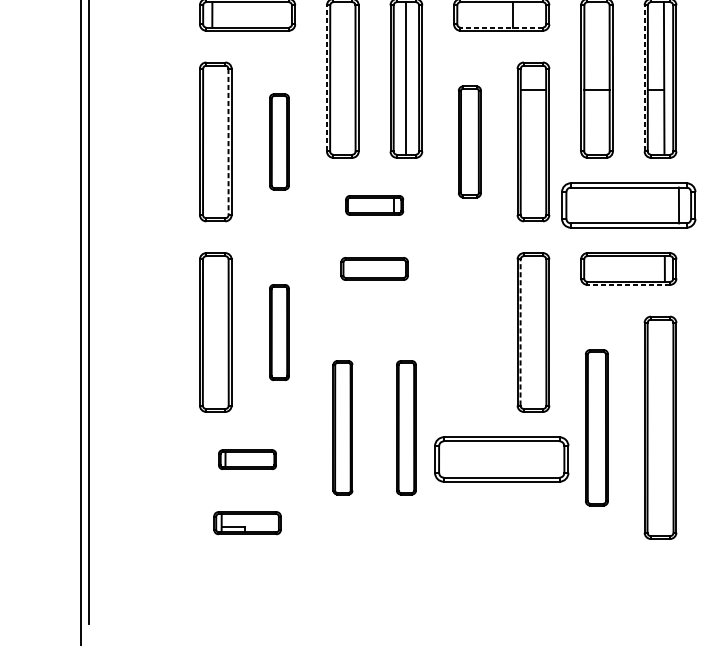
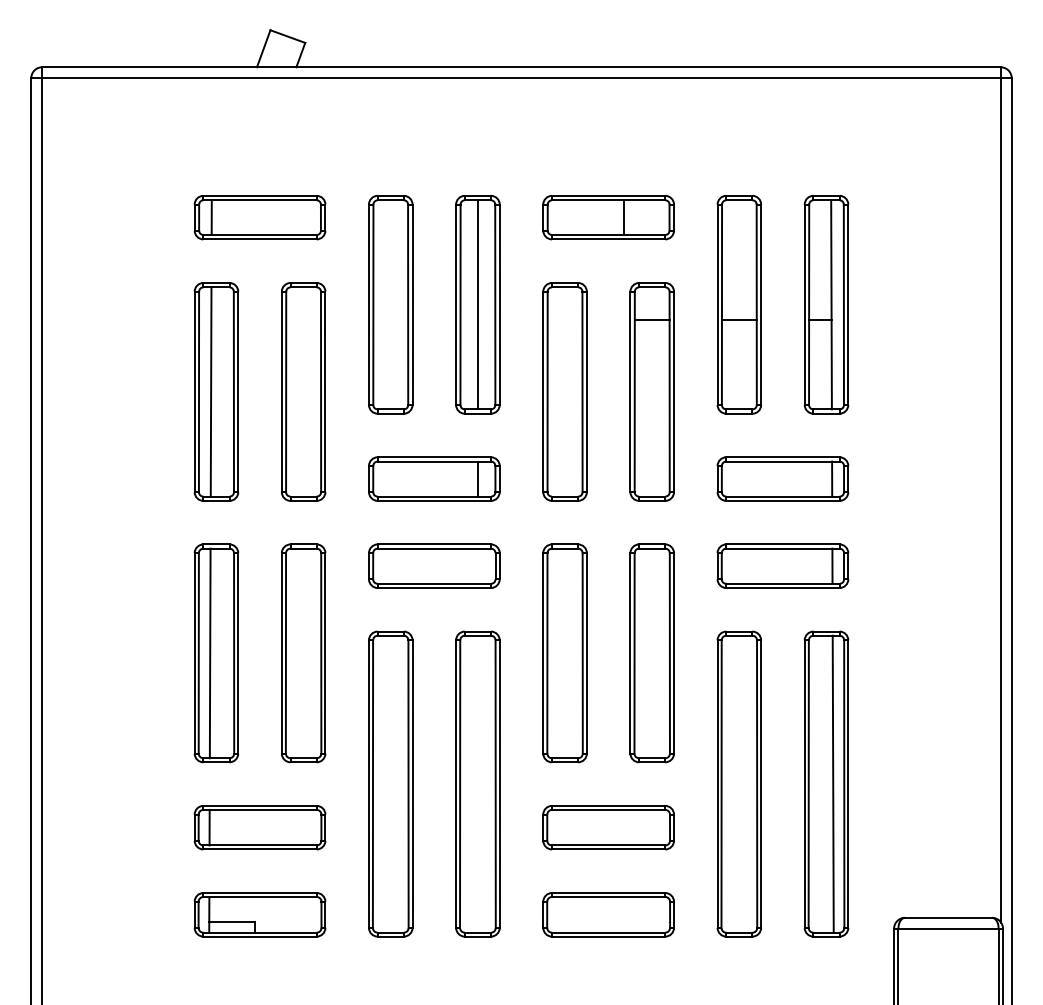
line: (501, 27) -> (608, 234), dashed -> solid
line: (326, 78) -> (368, 304), dashed -> solid
line: (644, 78) -> (804, 304), dashed -> solid
line: (211, 141) -> (210, 391), added
part: (279, 141) -> (303, 391), size x1.67
part: (469, 141) -> (564, 391), size x1.43
line: (228, 142) -> (233, 392), dashed -> solid
part: (374, 205) -> (434, 478), size x1.67
part: (628, 205) -> (782, 478), size x0.71
part: (374, 268) -> (434, 565), size x1.43
line: (628, 285) -> (782, 588), dashed -> solid
line: (520, 331) -> (634, 652), dashed -> solid
line: (210, 332) -> (209, 653), added
part: (279, 332) -> (303, 653), size x1.67
part: (469, 332) -> (564, 653), added
part: (342, 427) -> (390, 783), size x1.67
part: (406, 427) -> (477, 783), size x1.67
part: (596, 427) -> (738, 783), size x1.43
line: (664, 427) -> (832, 783), added
part: (247, 459) -> (259, 827), size x1.67
part: (501, 459) -> (608, 827), size x0.71
part: (247, 522) -> (259, 914), size x1.43
part: (501, 522) -> (608, 914), added

